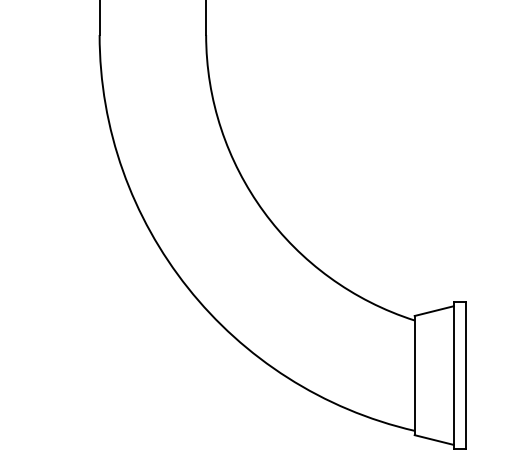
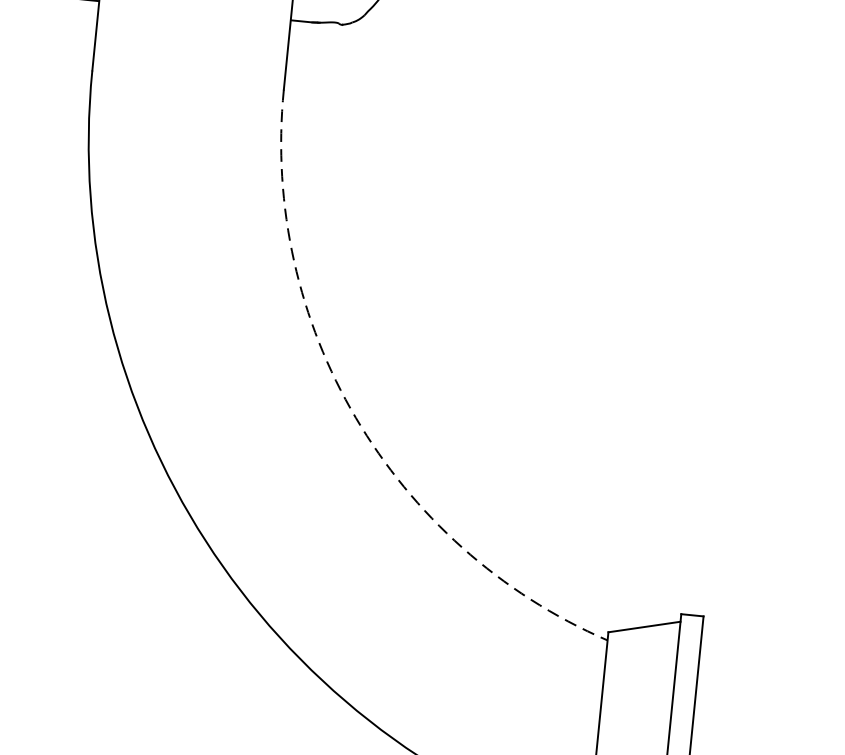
arc: (263, 211) -> (355, 417), solid -> dashed

